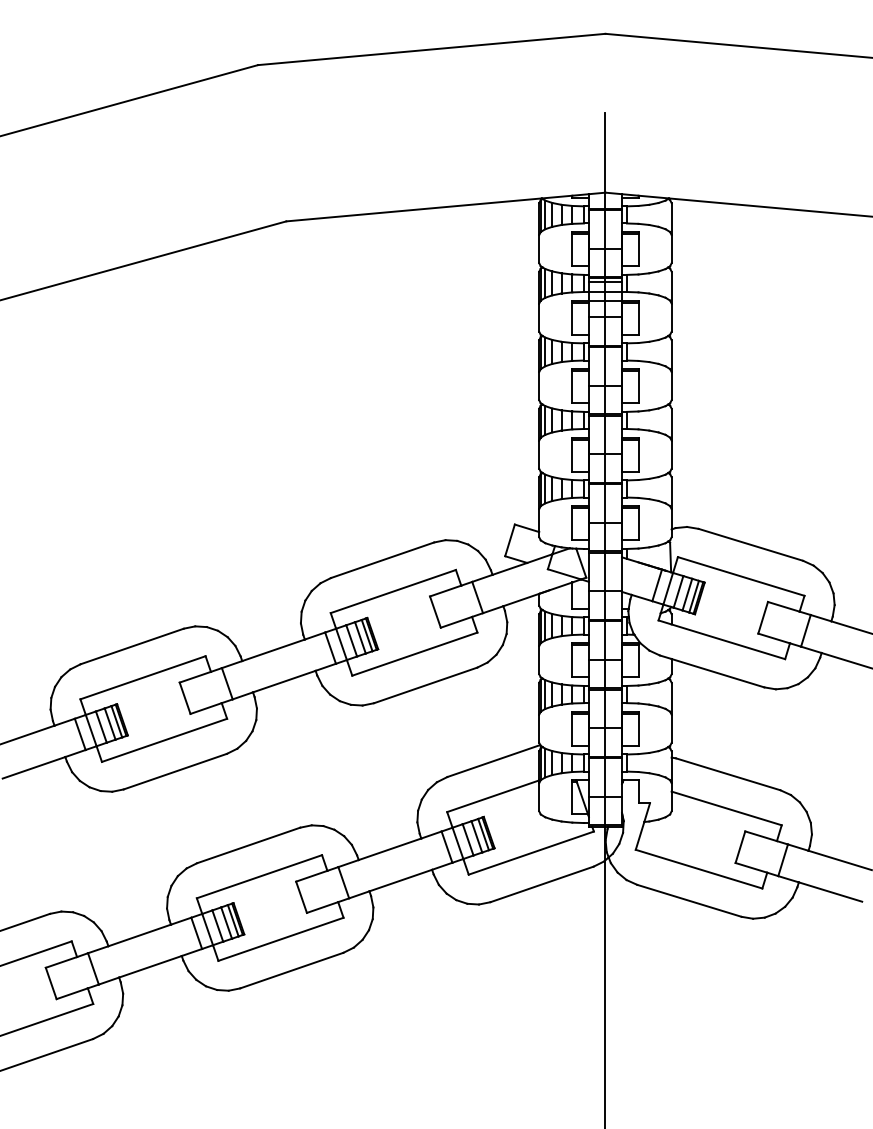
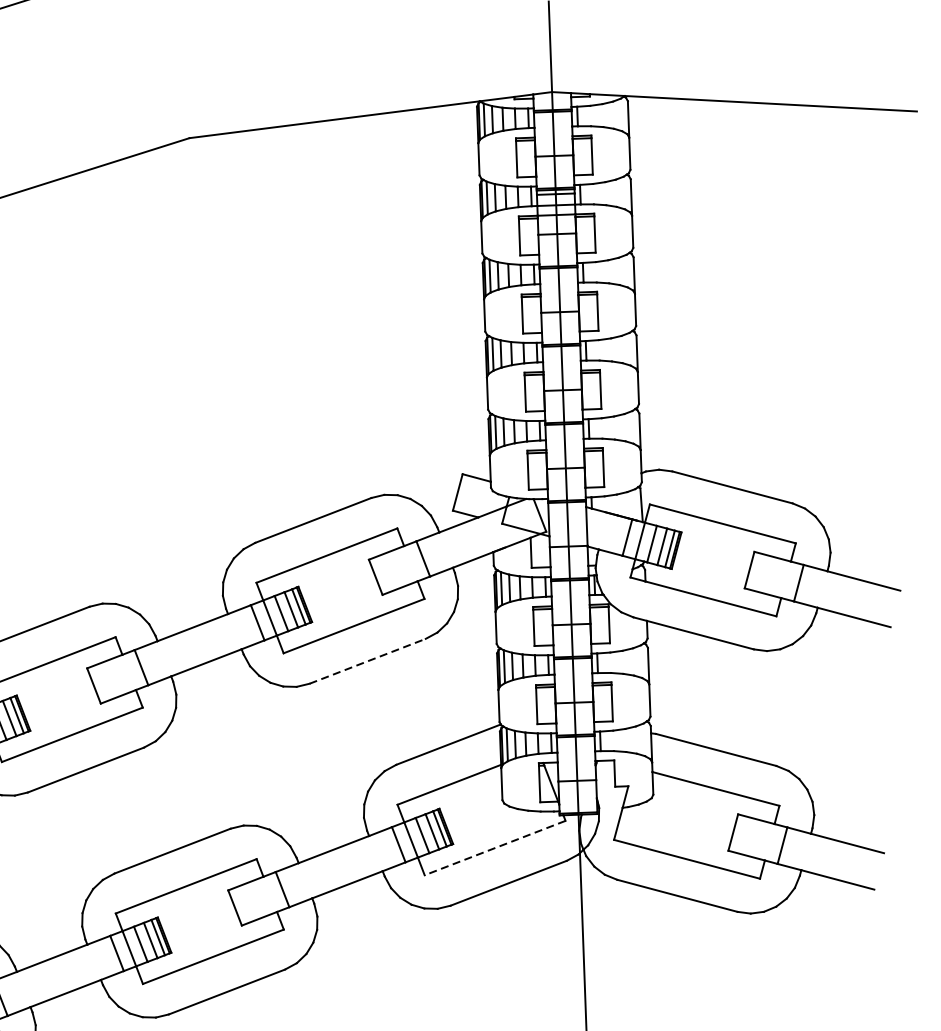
line: (425, 685) -> (367, 661), solid -> dashed
line: (530, 853) -> (494, 848), solid -> dashed

